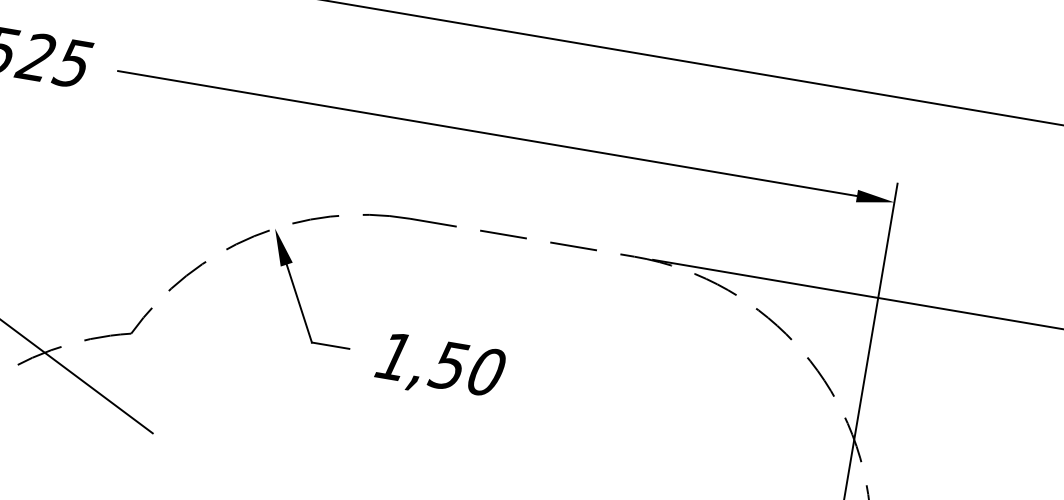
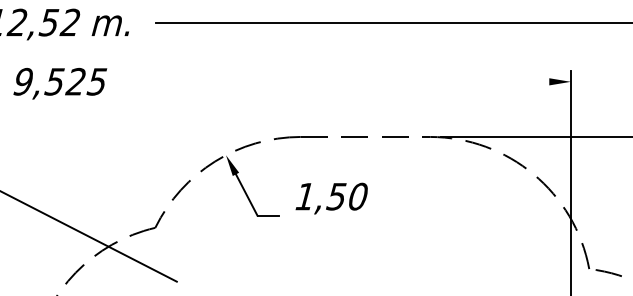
line: (488, 133) -> (336, 81), removed
text: (439, 367) -> (331, 198), moved

